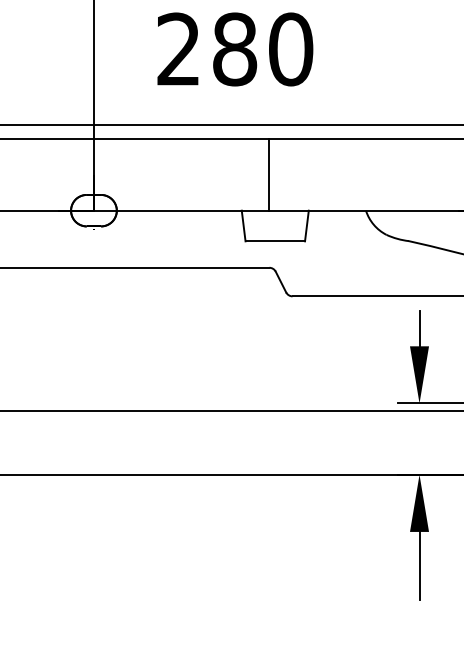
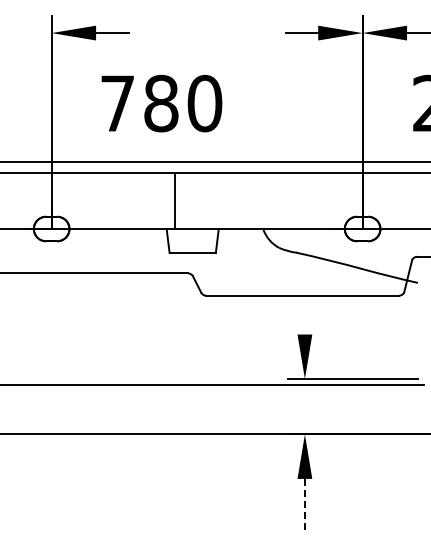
text: (178, 48) -> (117, 102), 280 -> 780
line: (268, 175) -> (174, 201), moved
line: (418, 328) -> (304, 320), removed
line: (418, 566) -> (304, 505), solid -> dashed

